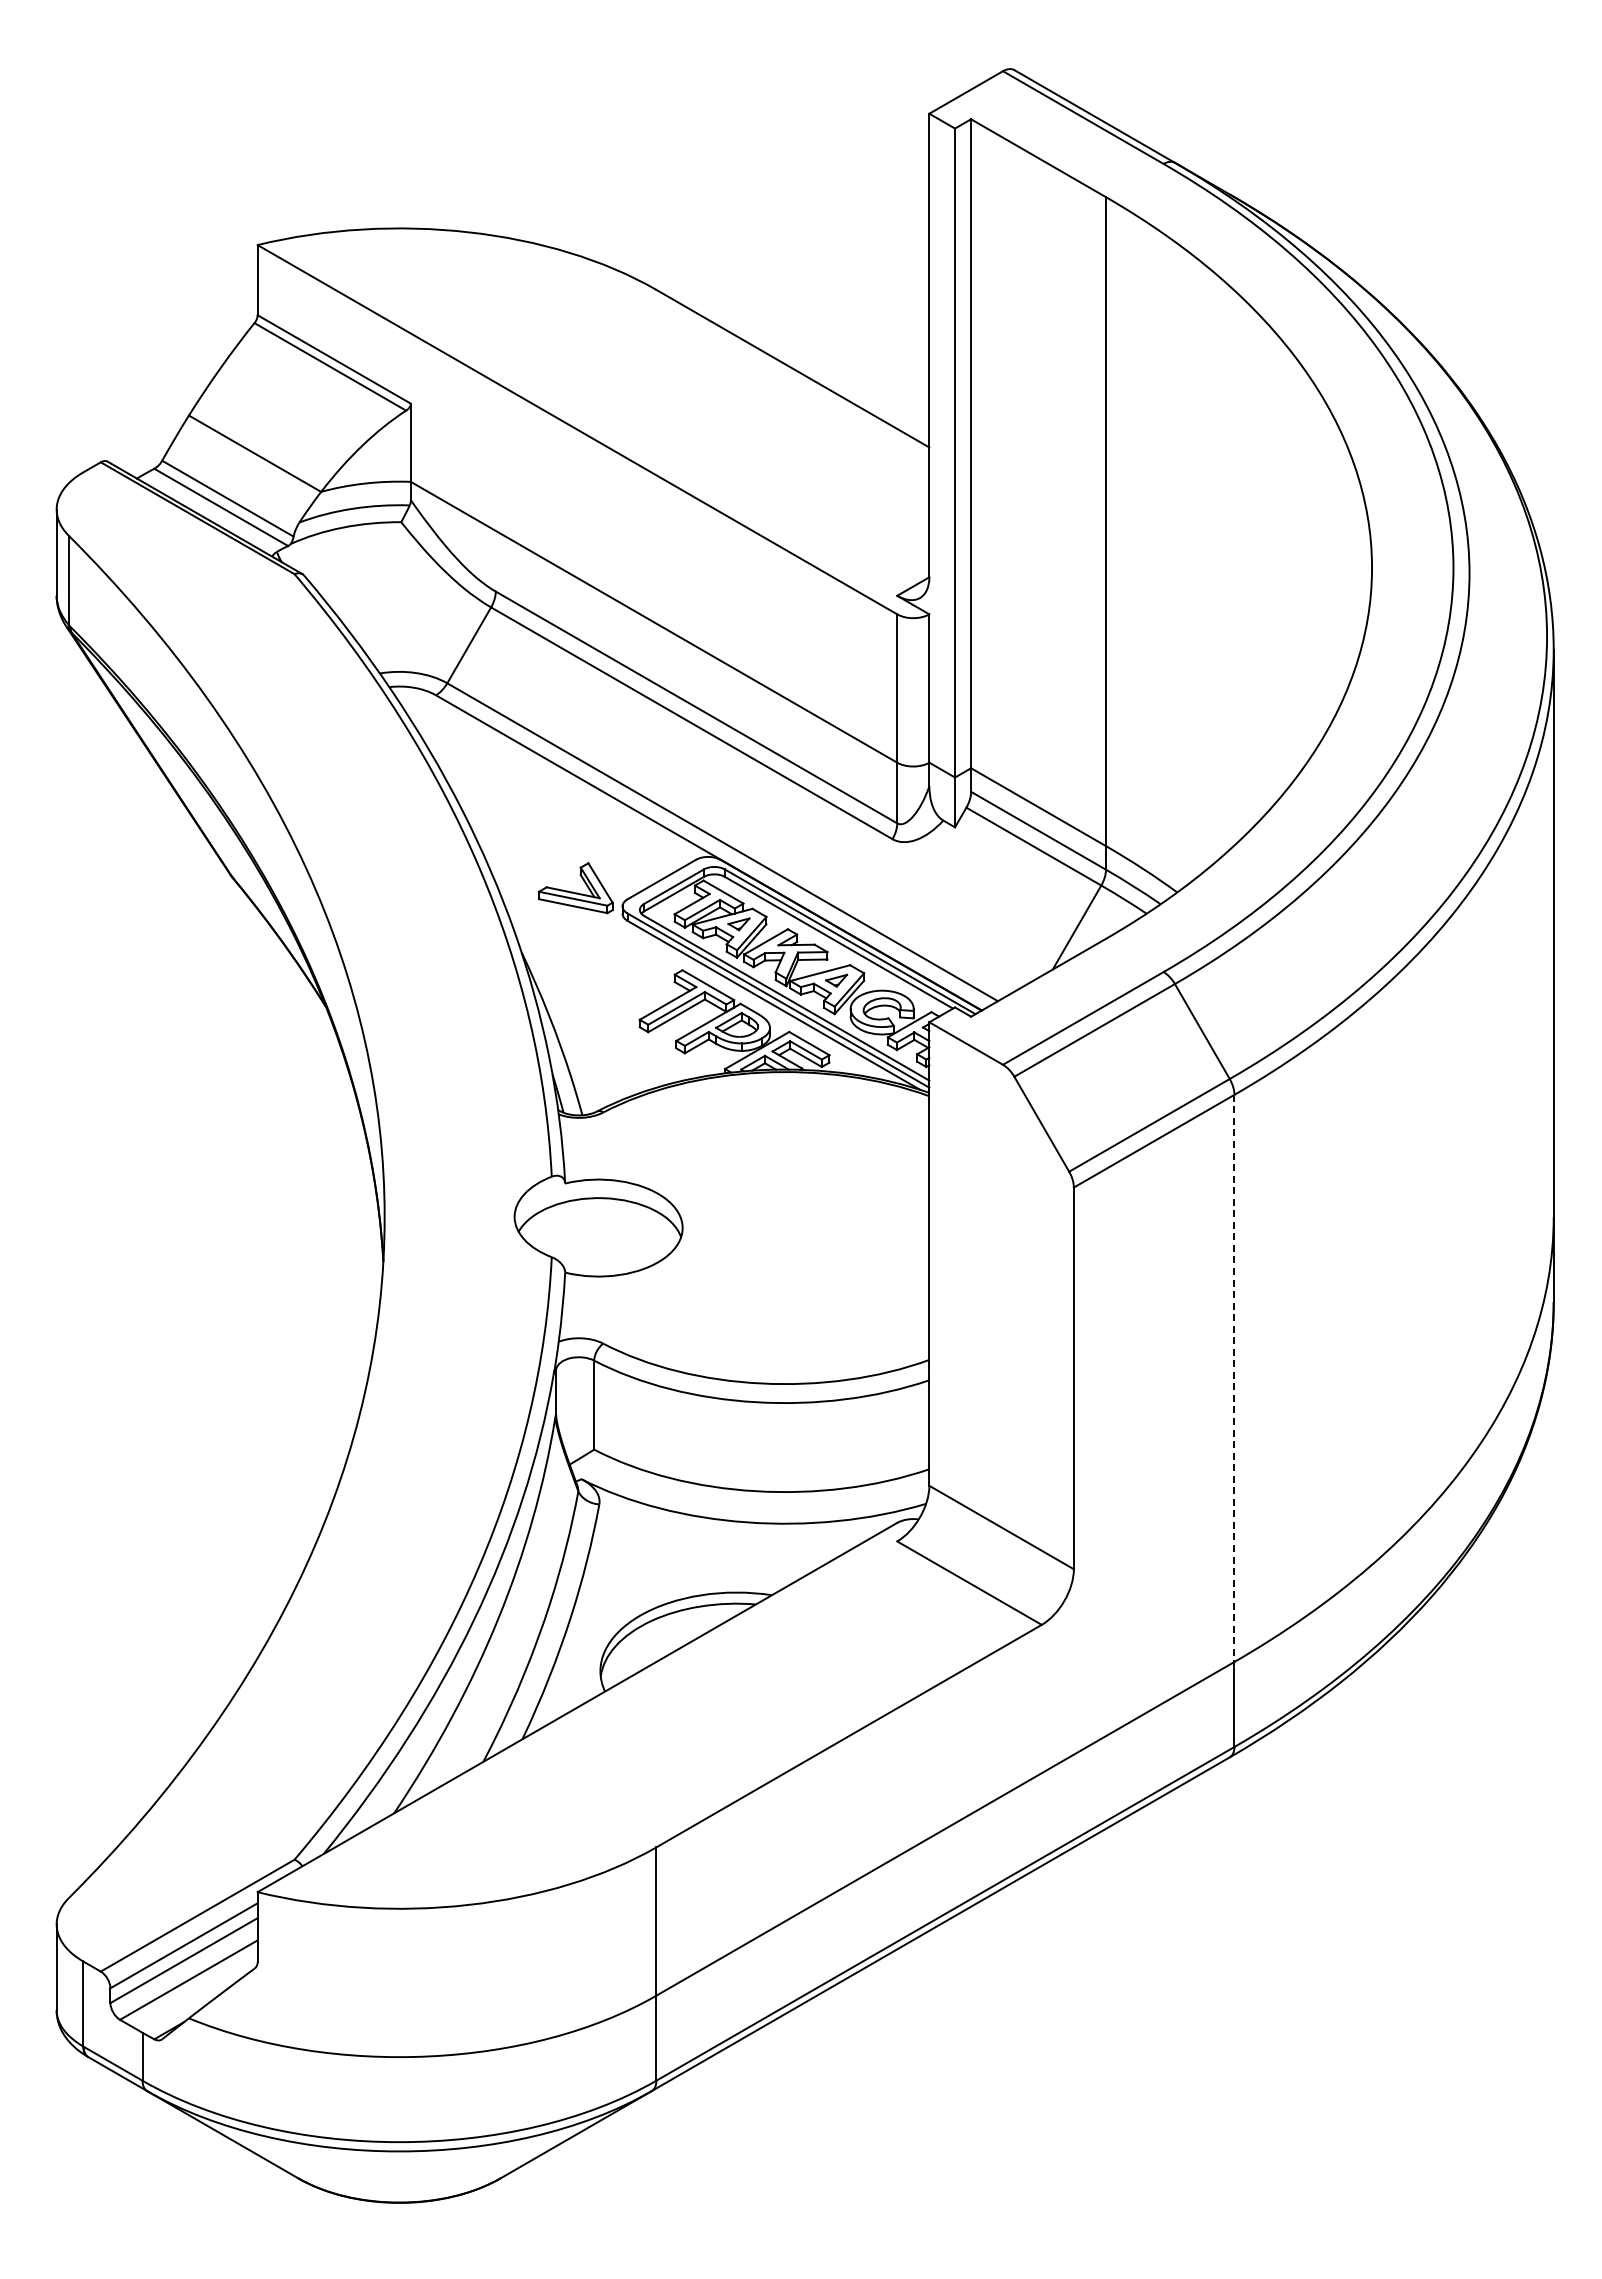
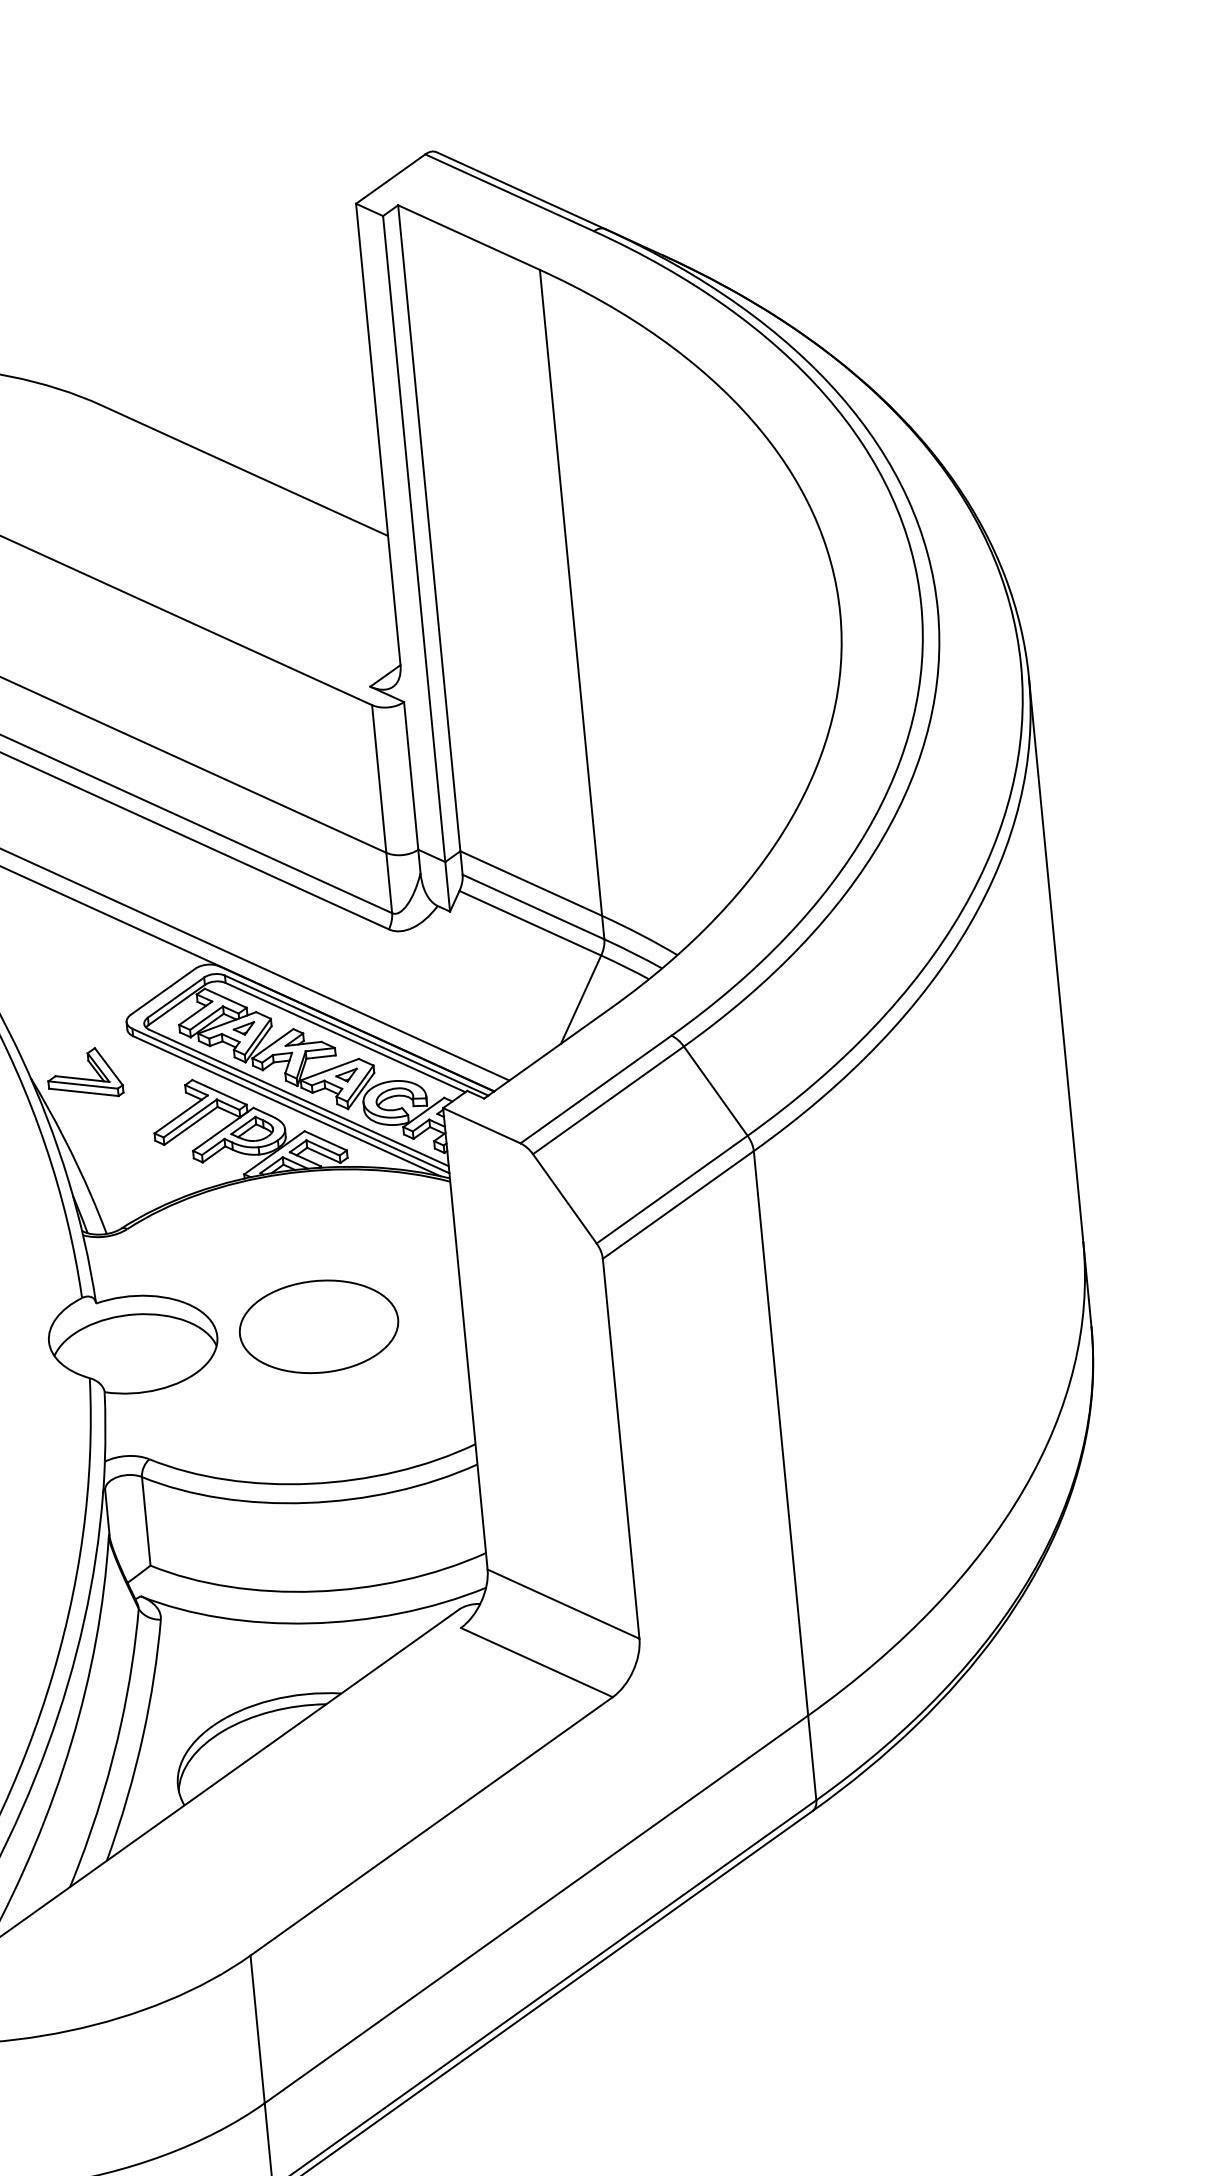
part: (575, 888) -> (84, 1074), moved
part: (784, 1227) -> (318, 1326), added
line: (1234, 1378) -> (781, 1433), dashed -> solid

